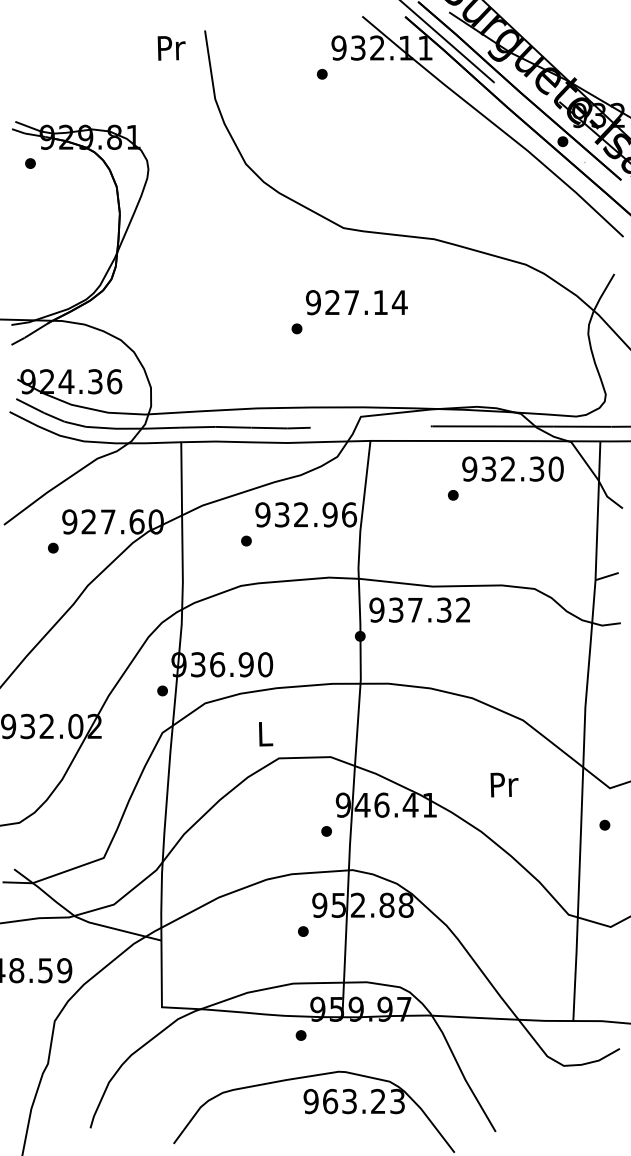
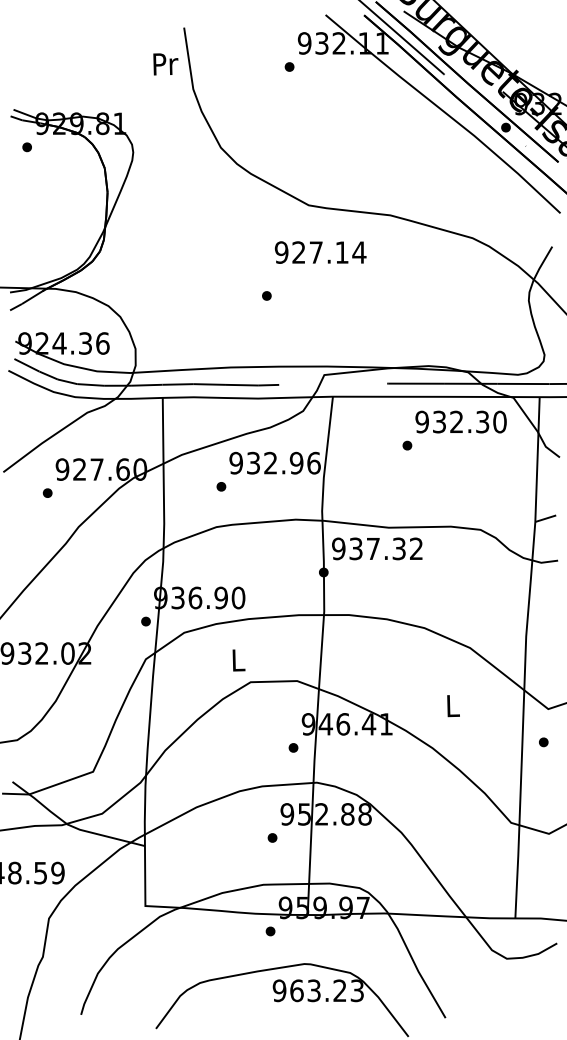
text: (171, 48) -> (165, 64), moved
text: (356, 302) -> (320, 252), moved
text: (504, 784) -> (453, 705), Pr -> L

